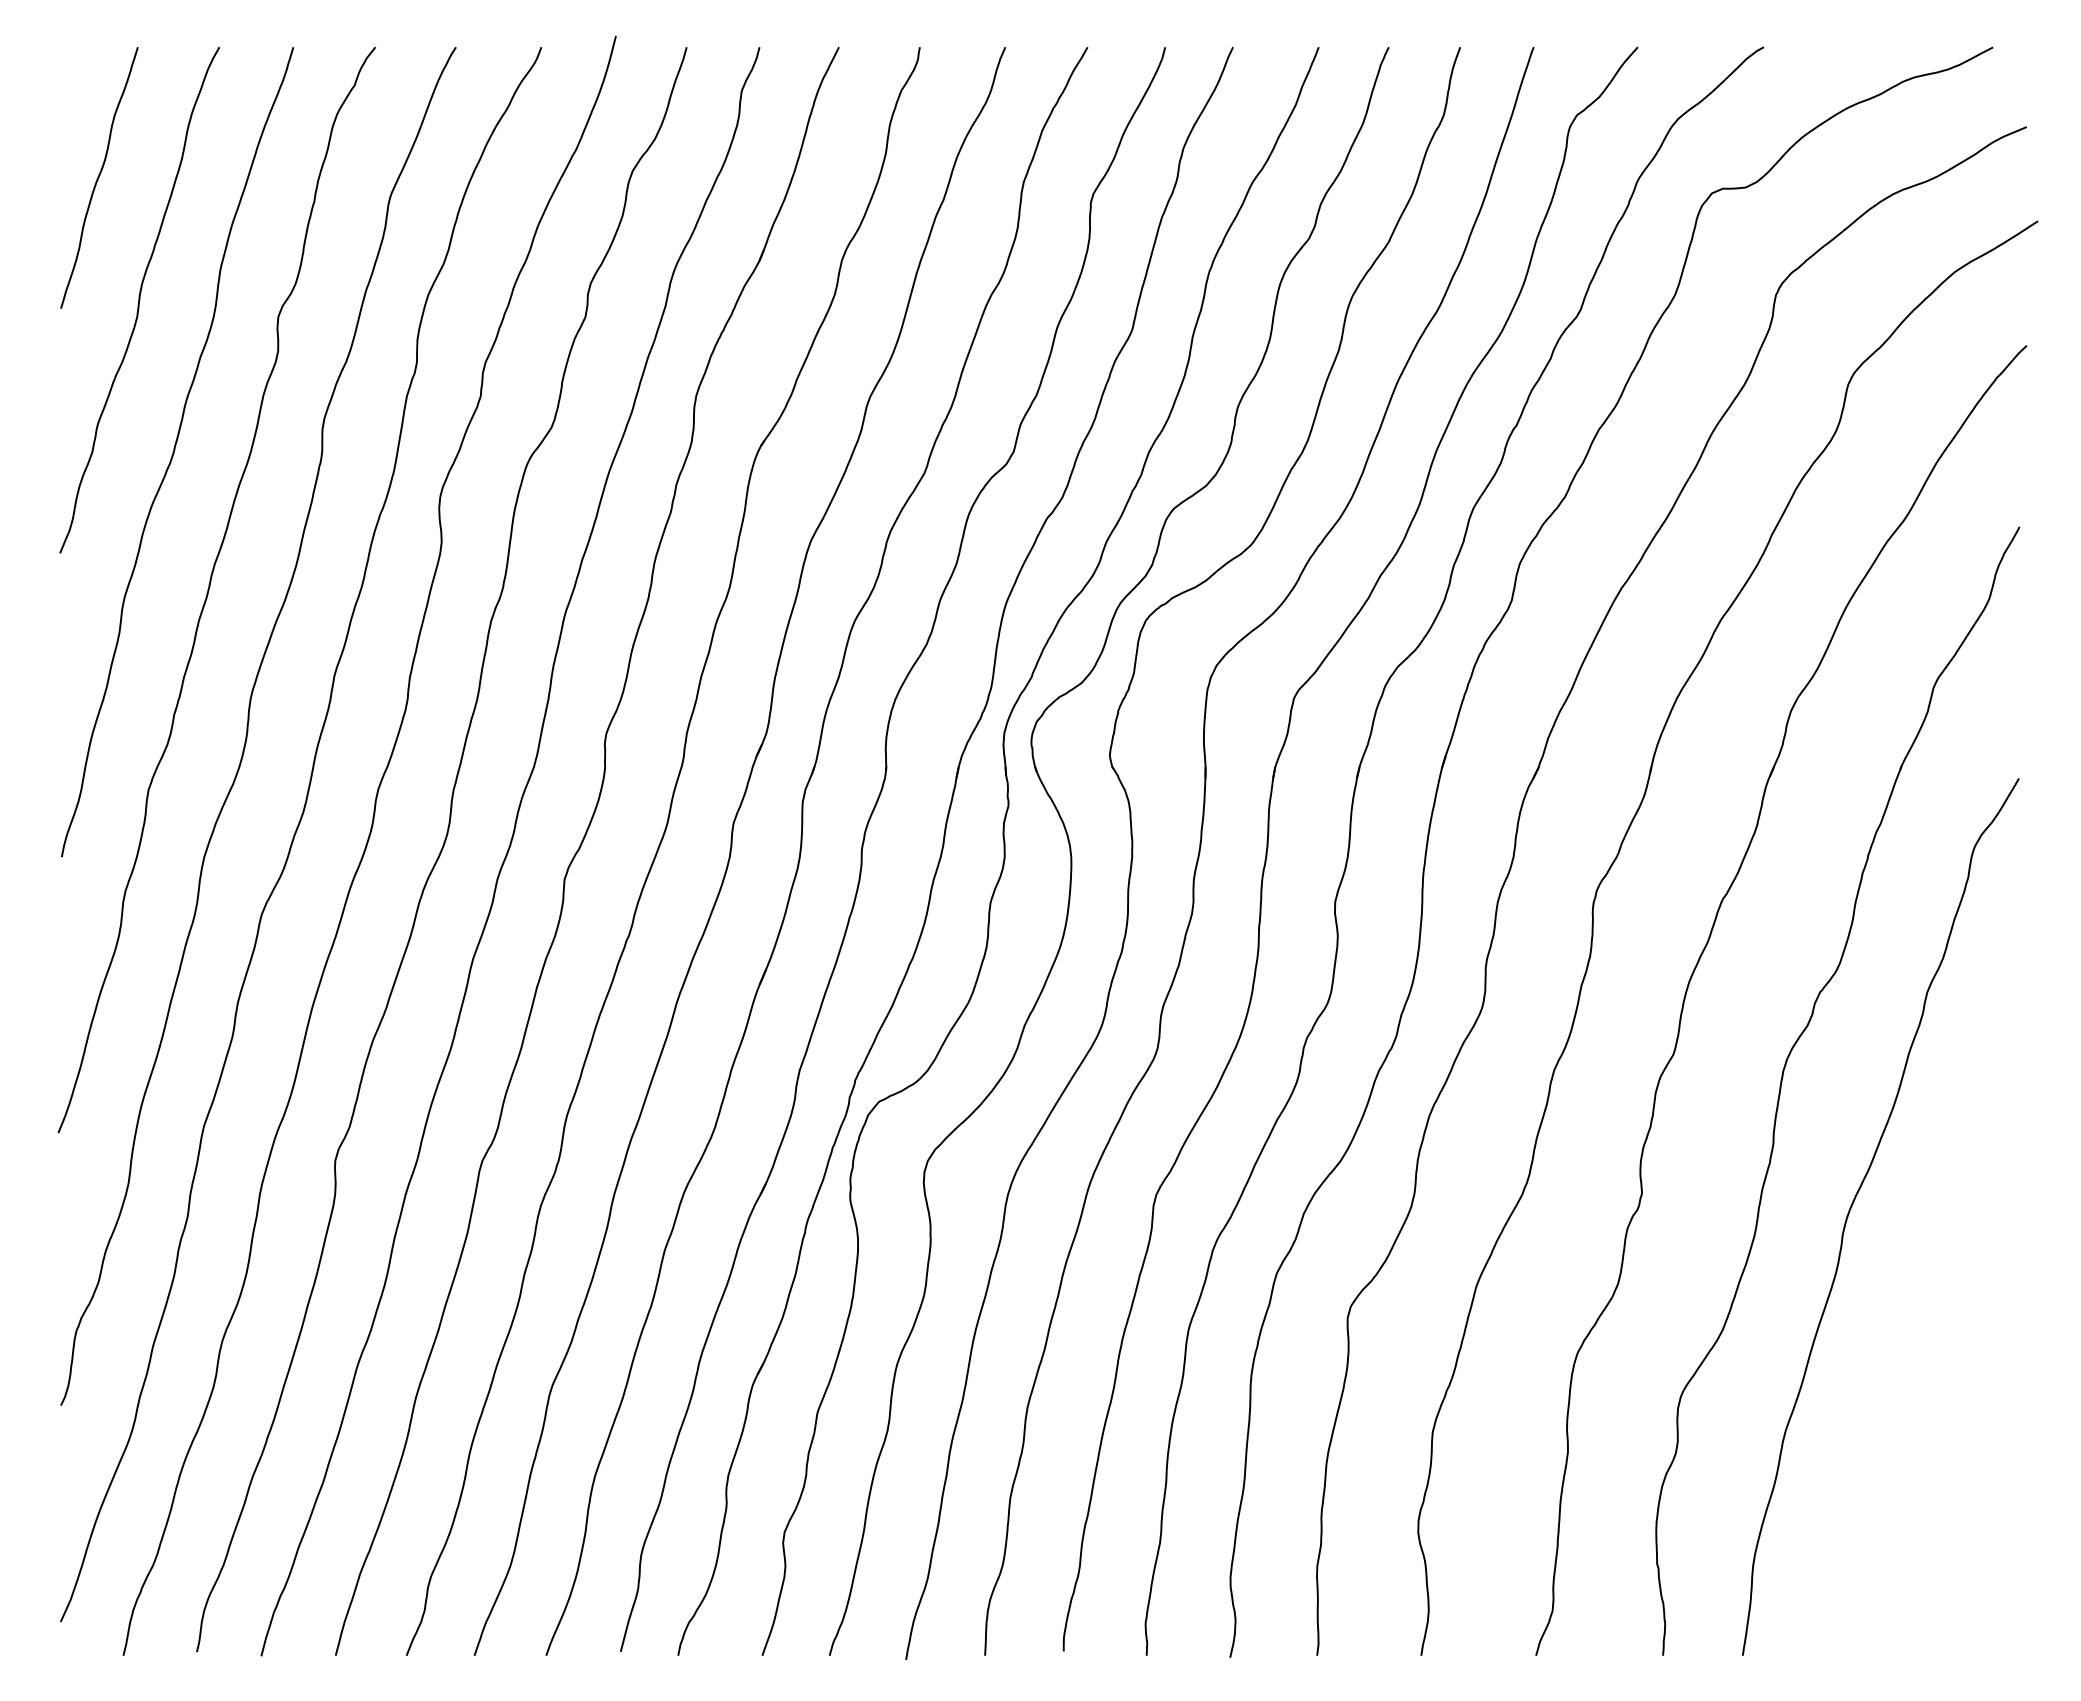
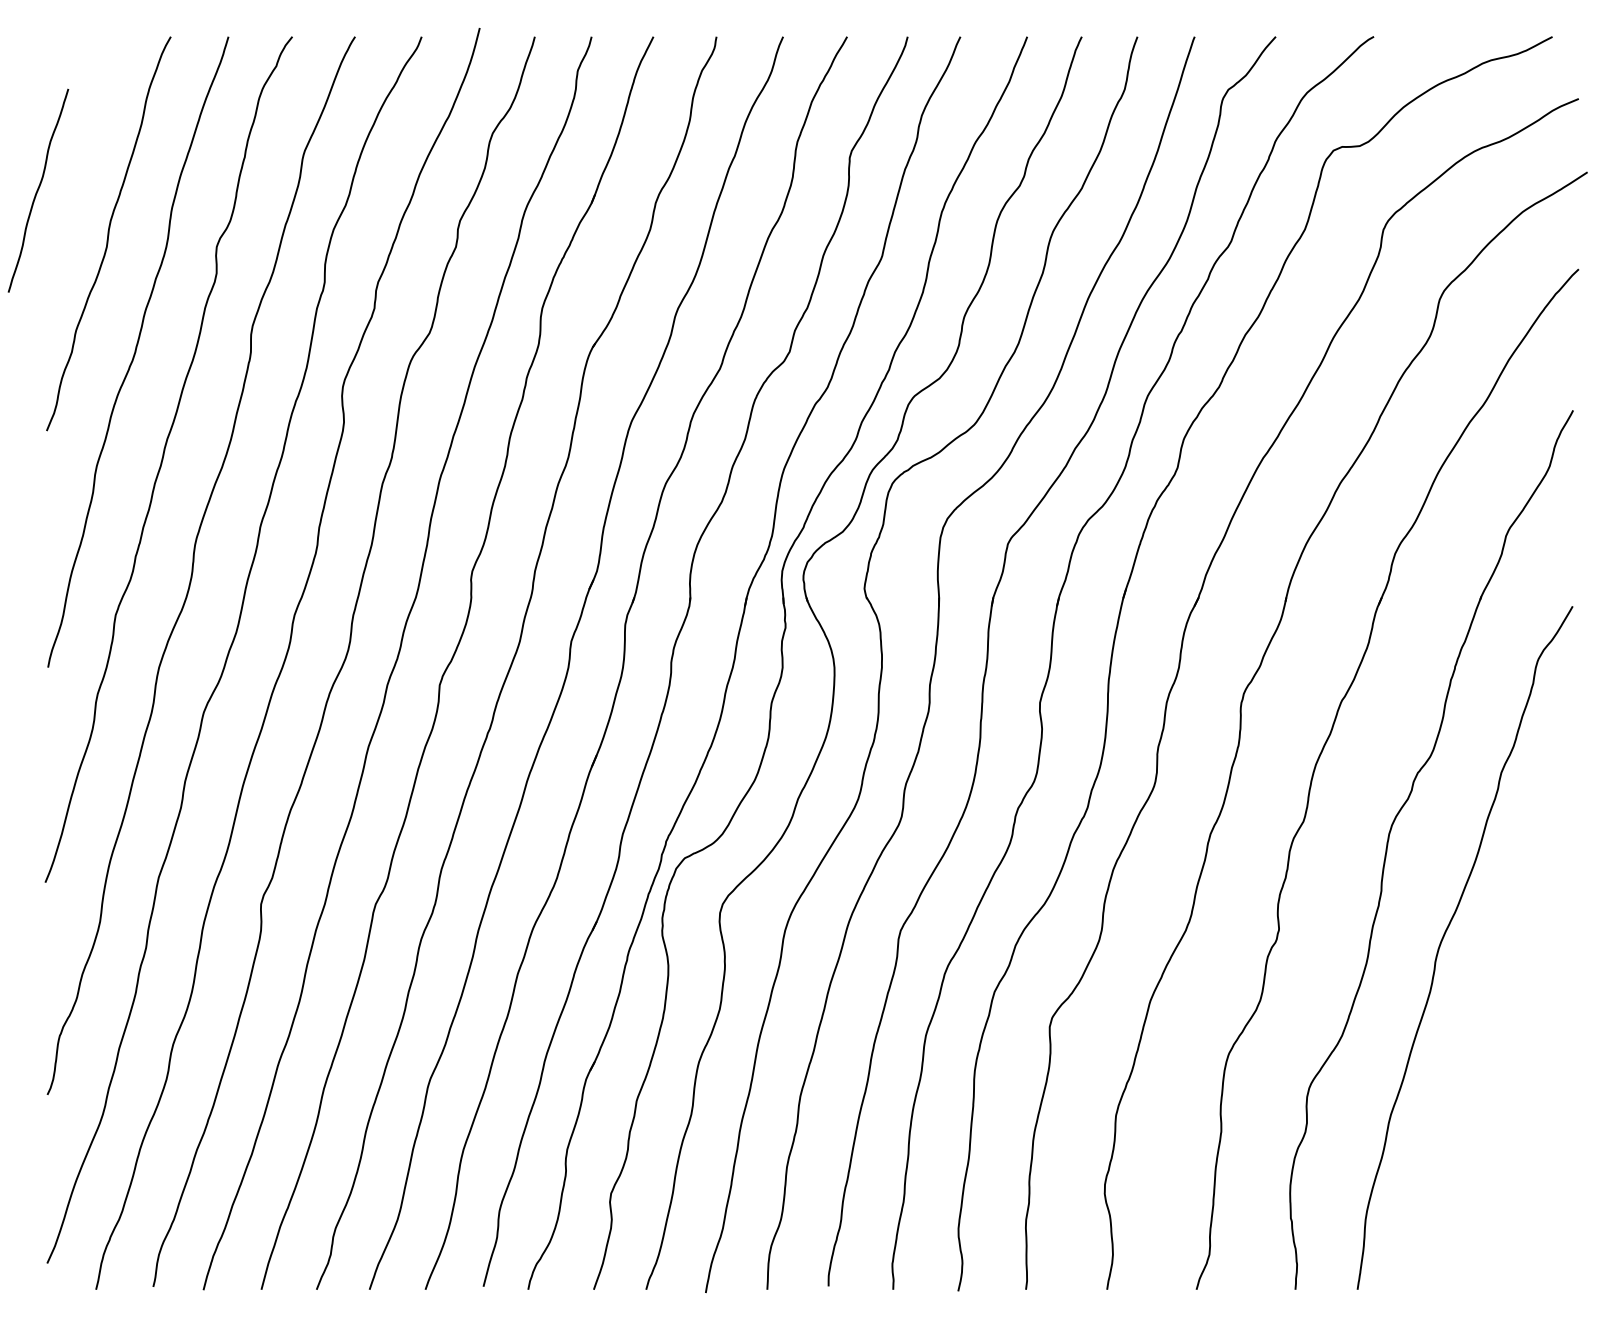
curve: (99, 177) -> (38, 190), moved

